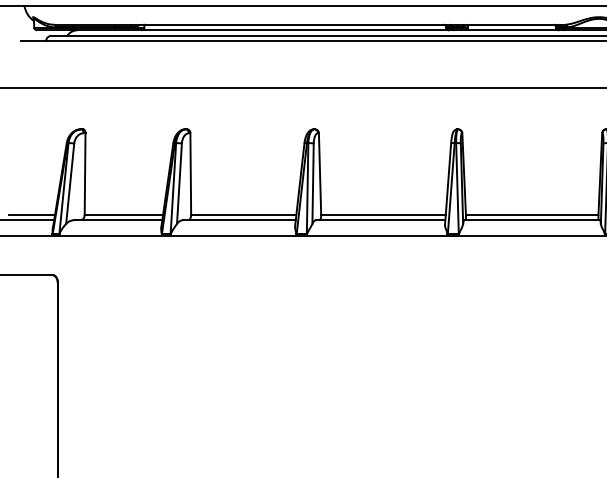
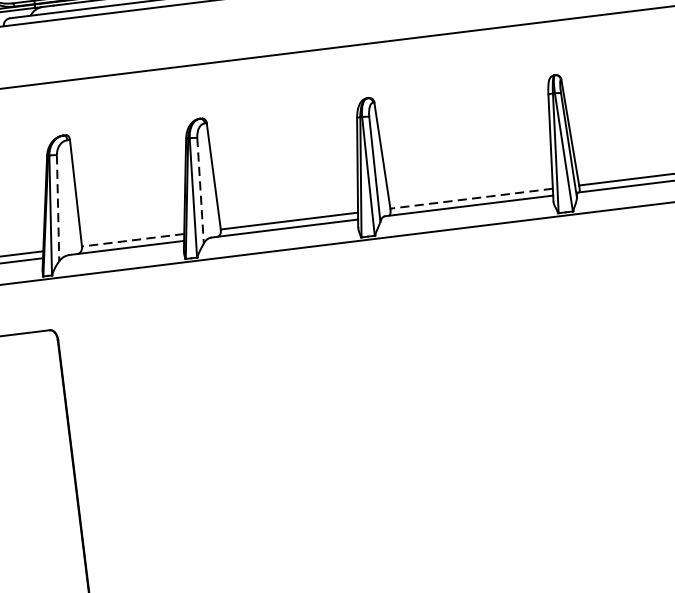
line: (70, 184) -> (58, 209), solid -> dashed
line: (179, 184) -> (200, 191), solid -> dashed
line: (123, 214) -> (132, 239), solid -> dashed
line: (382, 214) -> (470, 198), solid -> dashed

